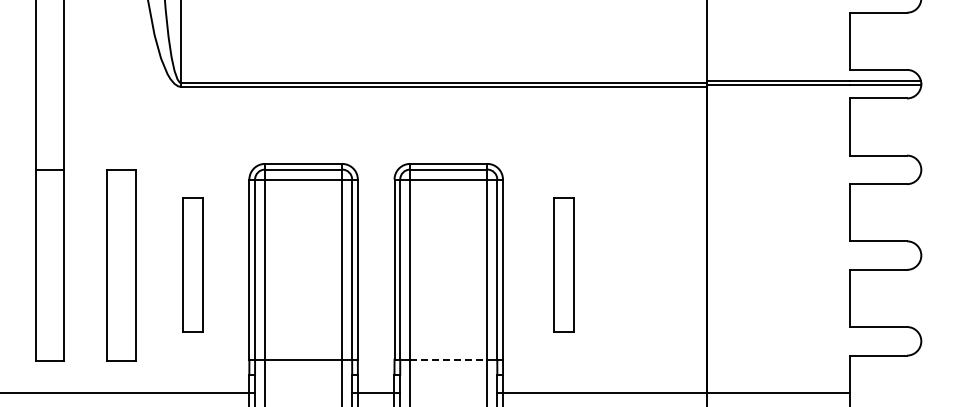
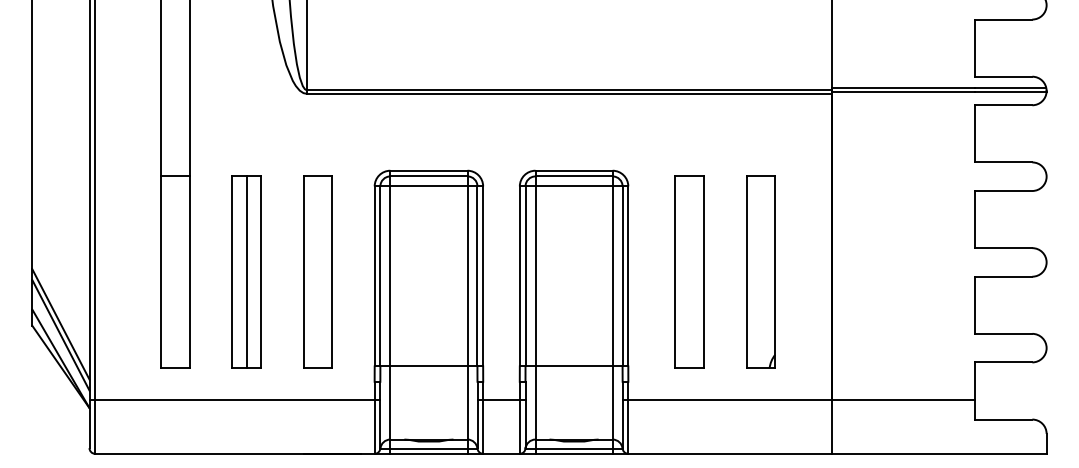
part: (192, 264) -> (317, 271), size x1.43
part: (564, 264) -> (689, 271), size x1.43
part: (635, 264) -> (760, 271), added
line: (121, 265) -> (246, 272), added
line: (449, 359) -> (574, 366), dashed -> solid

